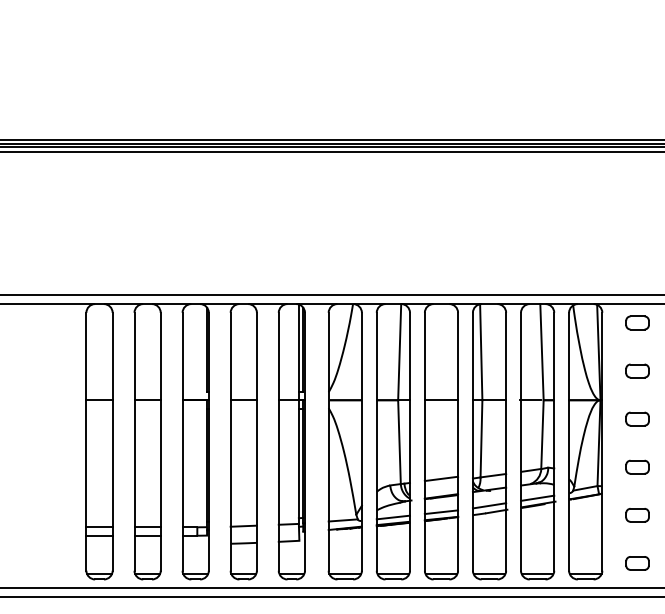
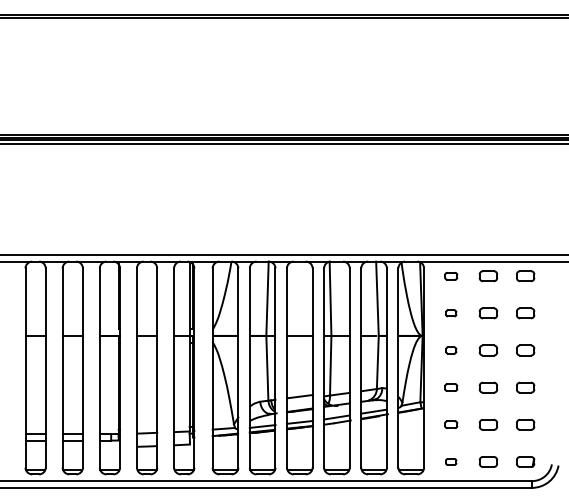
part: (636, 323) -> (450, 276), size x0.7
part: (636, 371) -> (450, 313), size x0.6
part: (636, 419) -> (450, 350), size x0.6
part: (636, 467) -> (450, 387), size x0.7
part: (636, 514) -> (450, 424), size x0.7
part: (636, 562) -> (450, 461), size x0.6

